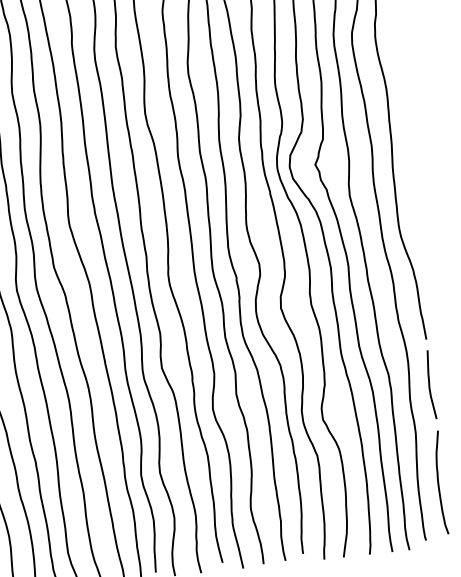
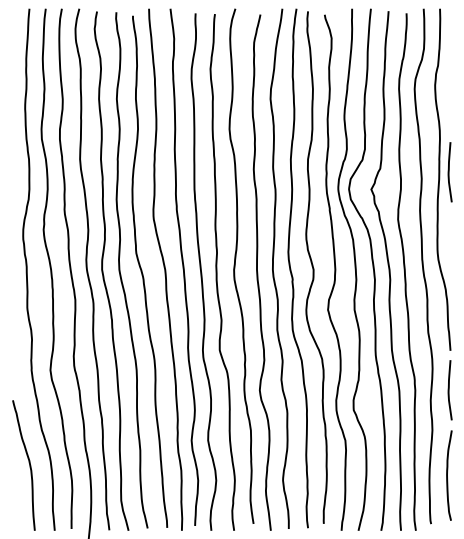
curve: (402, 135) -> (449, 172), added

